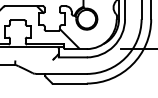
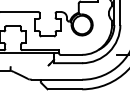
hatch: (58, 27) -> (53, 33), removed

